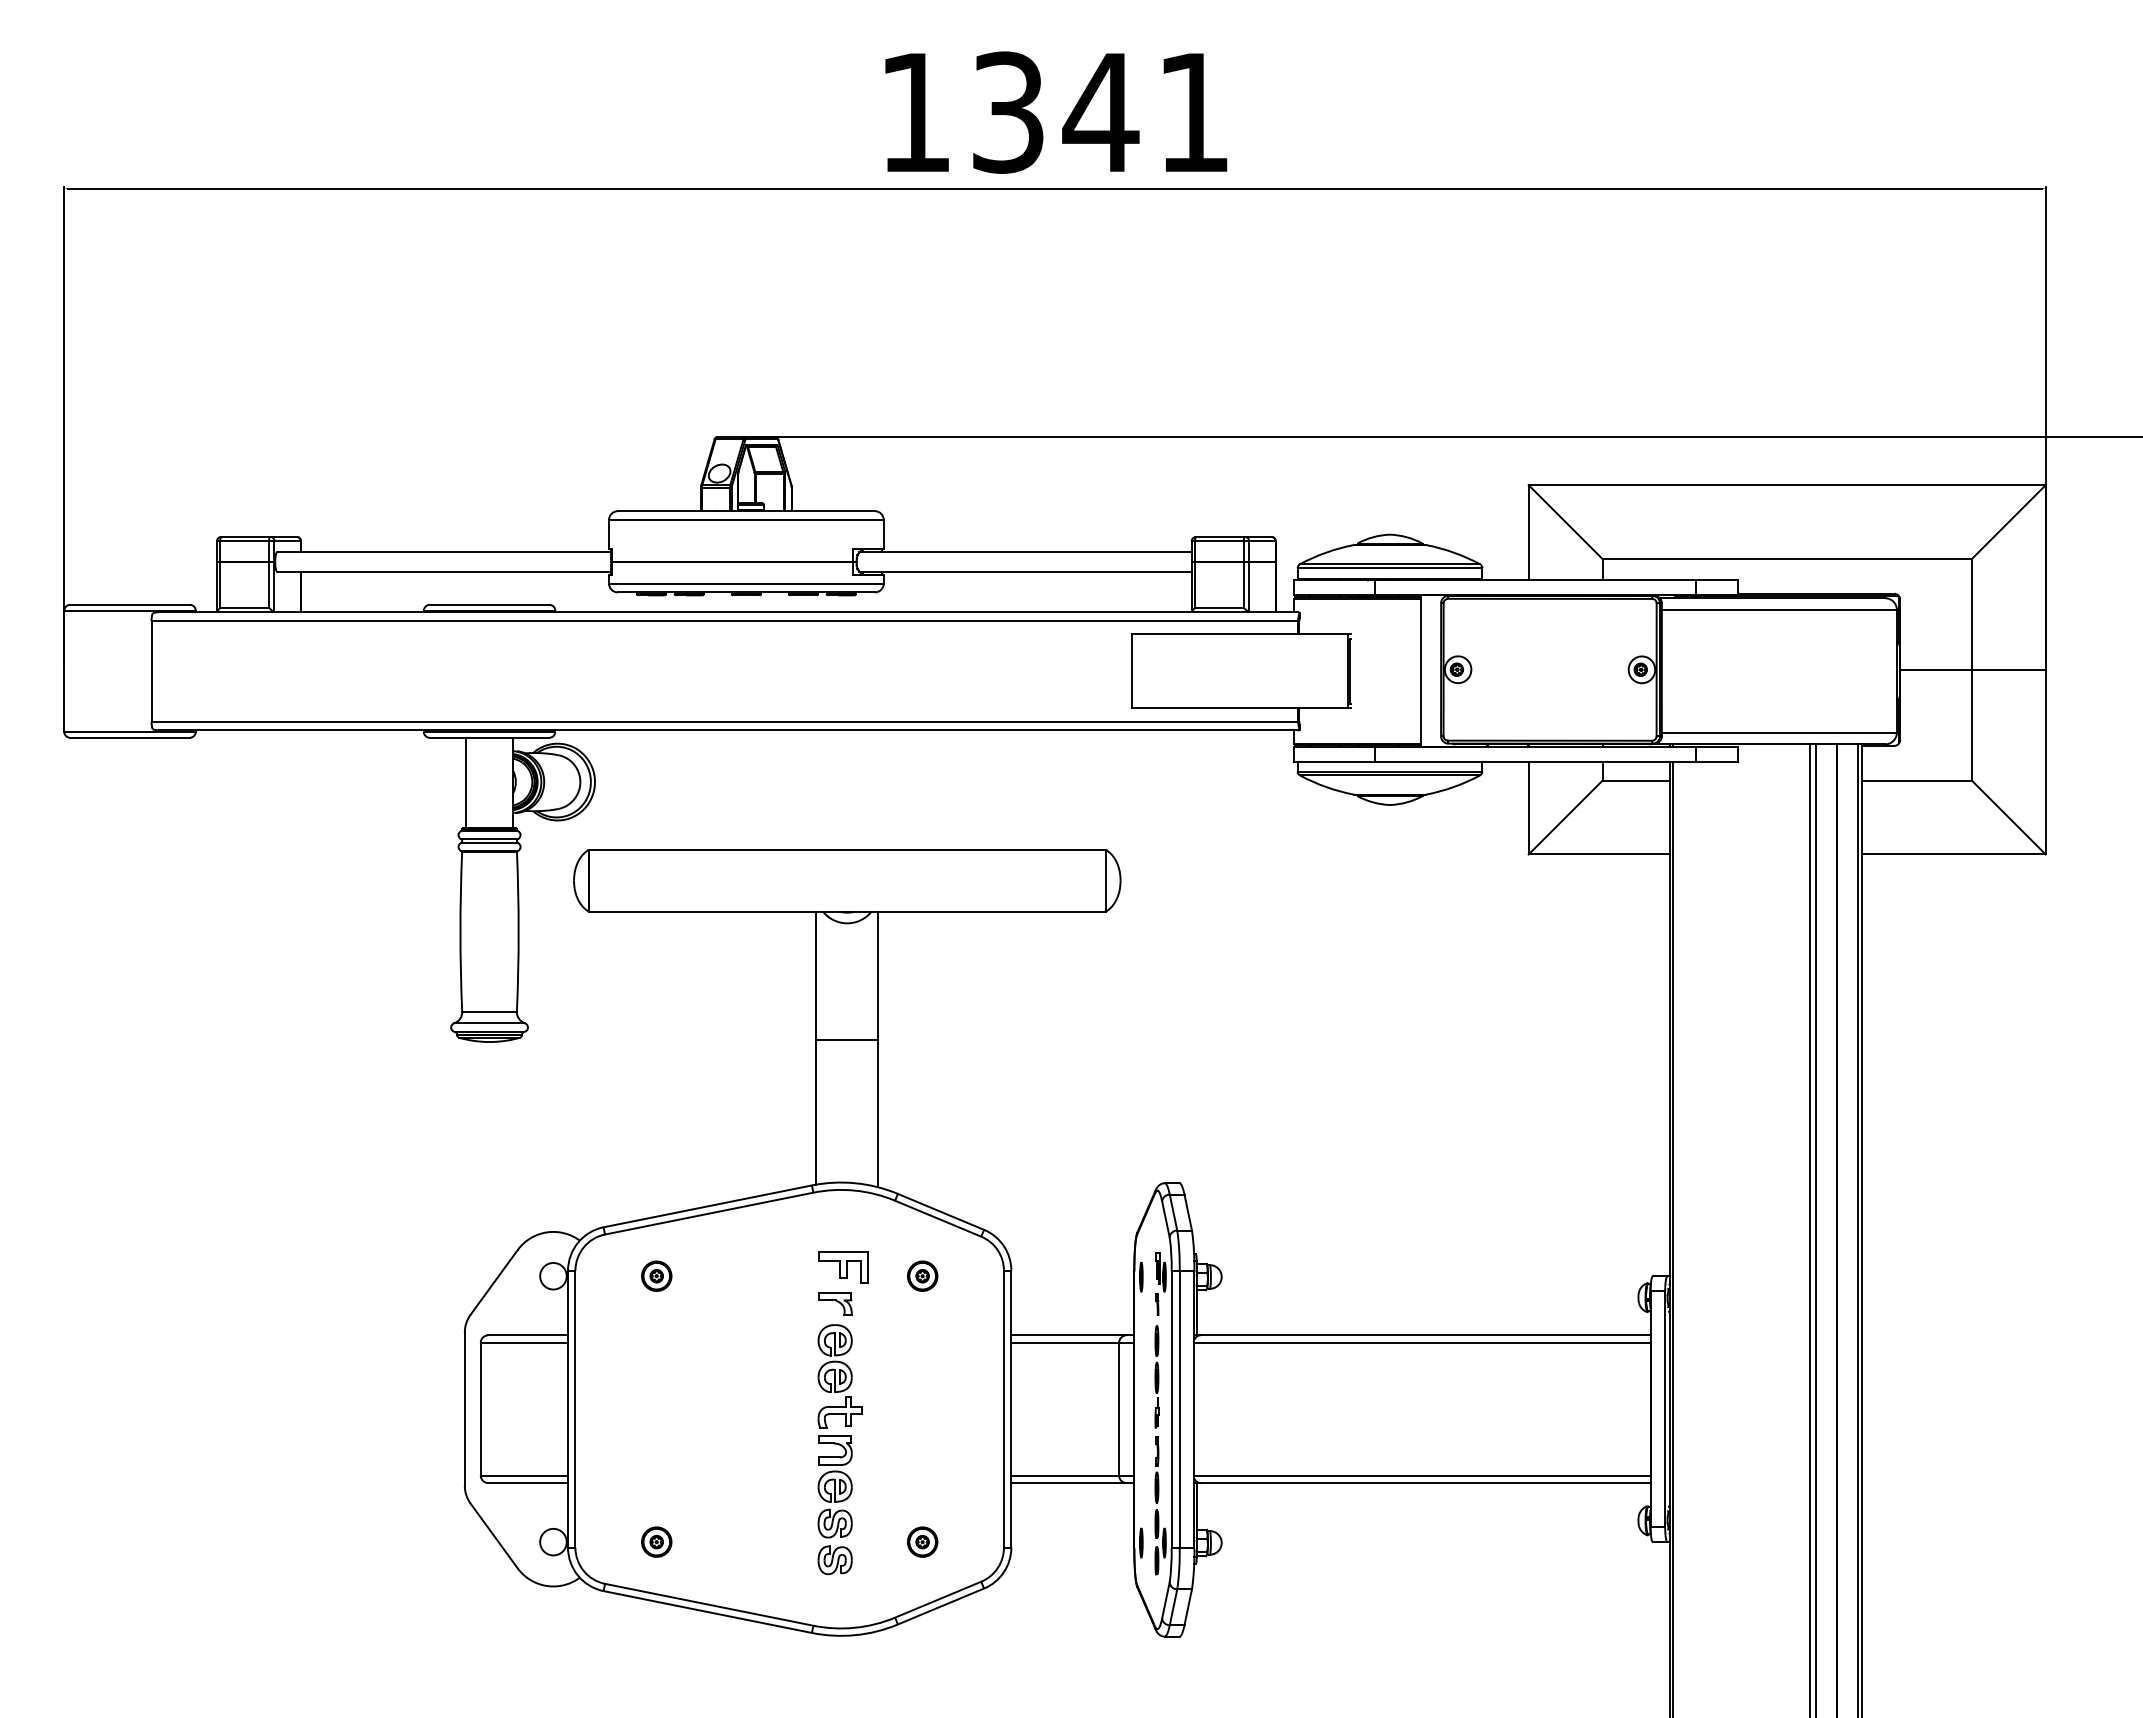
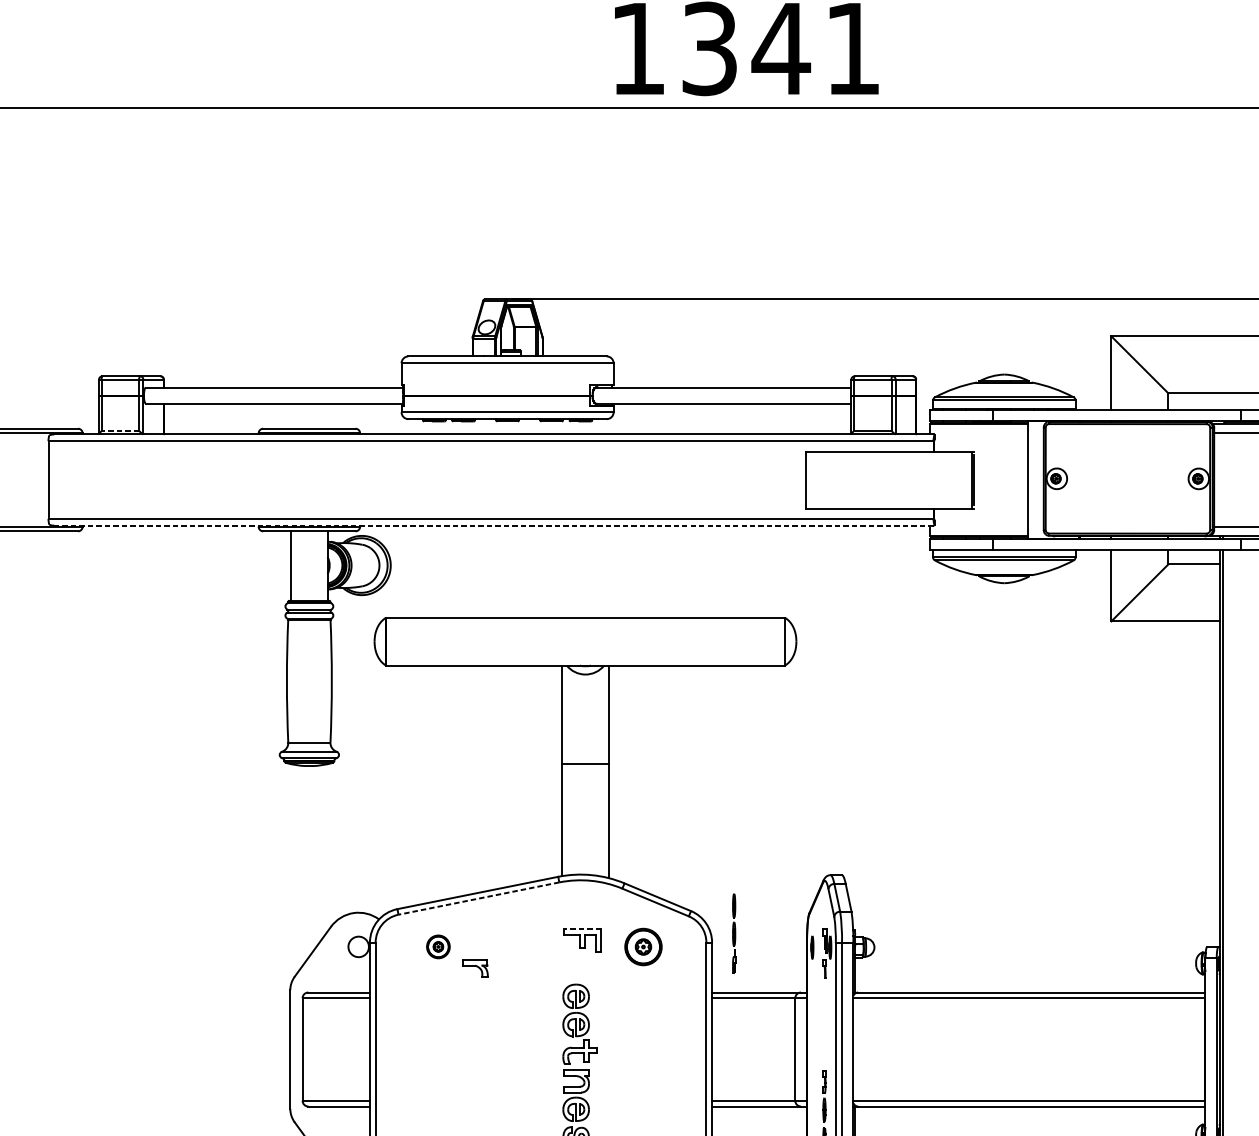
line: (244, 607) -> (120, 430), solid -> dashed
line: (728, 730) -> (493, 525), solid -> dashed
line: (708, 1213) -> (478, 898), solid -> dashed
line: (842, 1252) -> (581, 928), solid -> dashed
part: (922, 1275) -> (643, 946), size x1.6
part: (835, 1303) -> (475, 967), moved
part: (1156, 1376) -> (733, 933), moved

